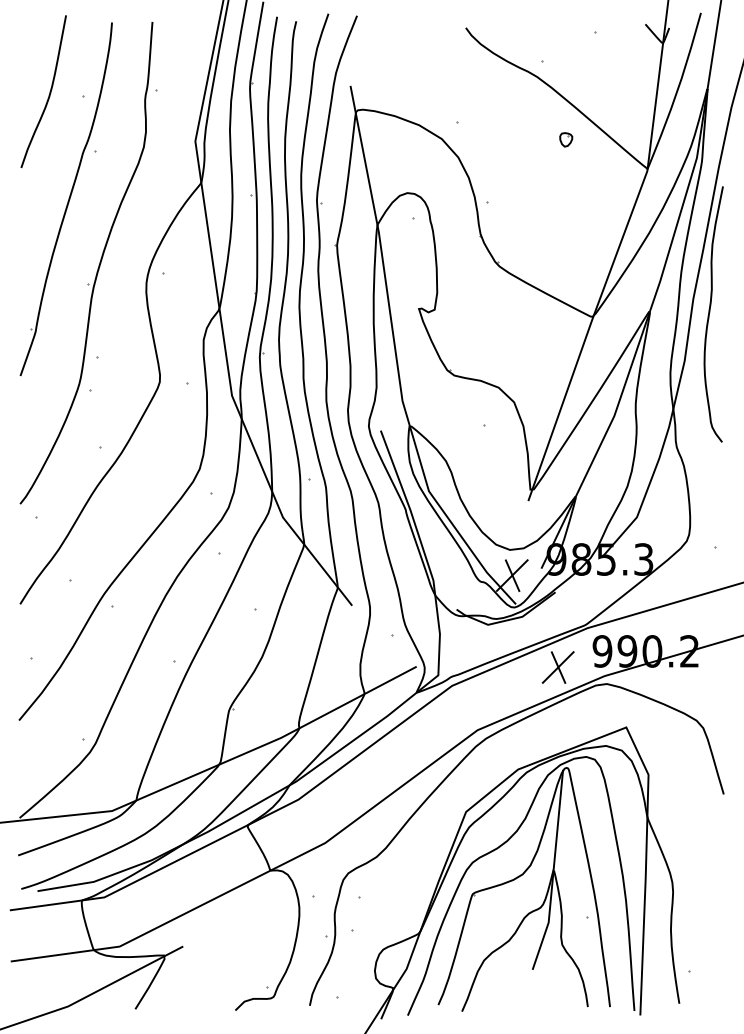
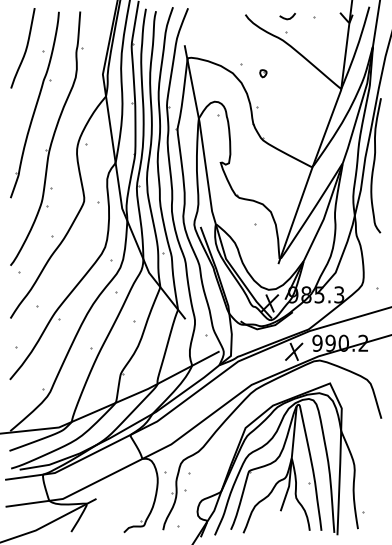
curve: (545, 35) -> (287, 18), added
part: (566, 139) -> (263, 73), moved

